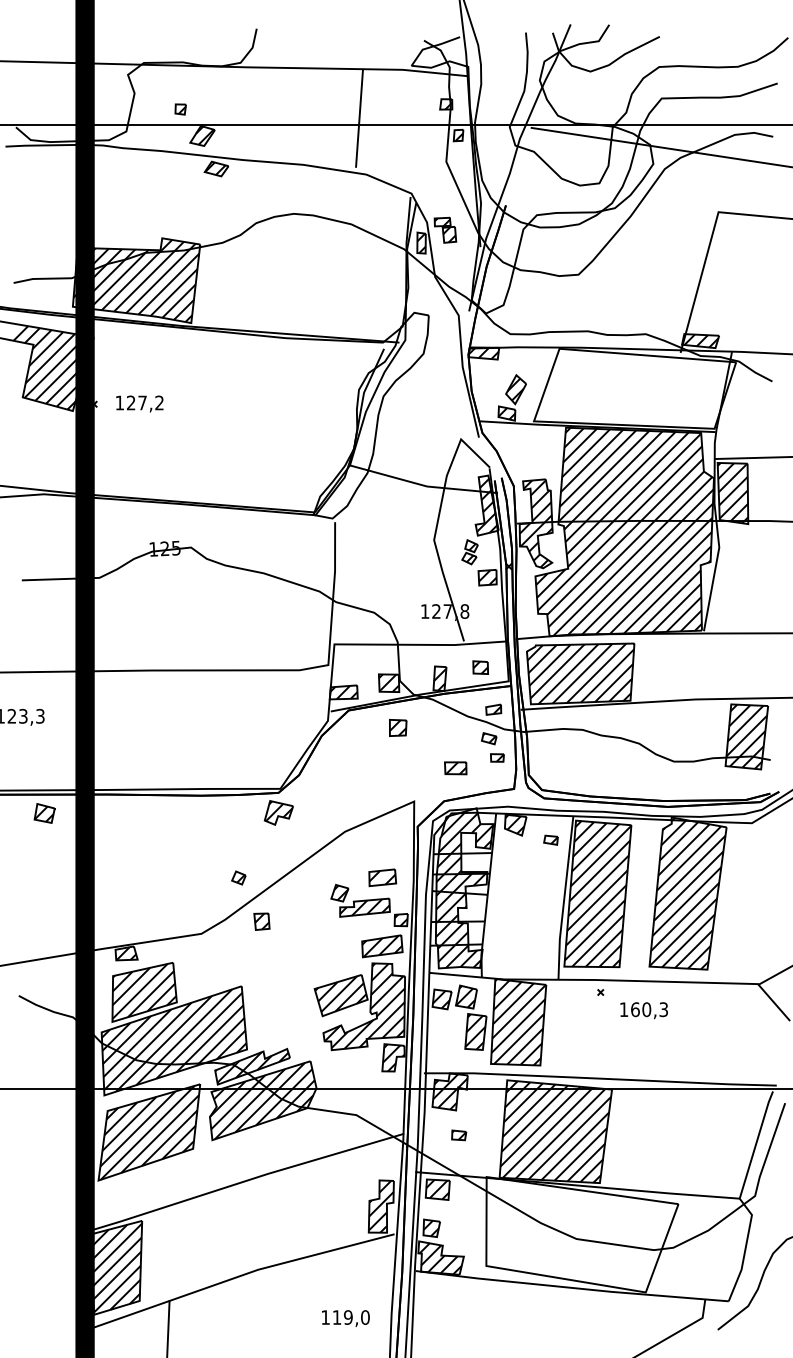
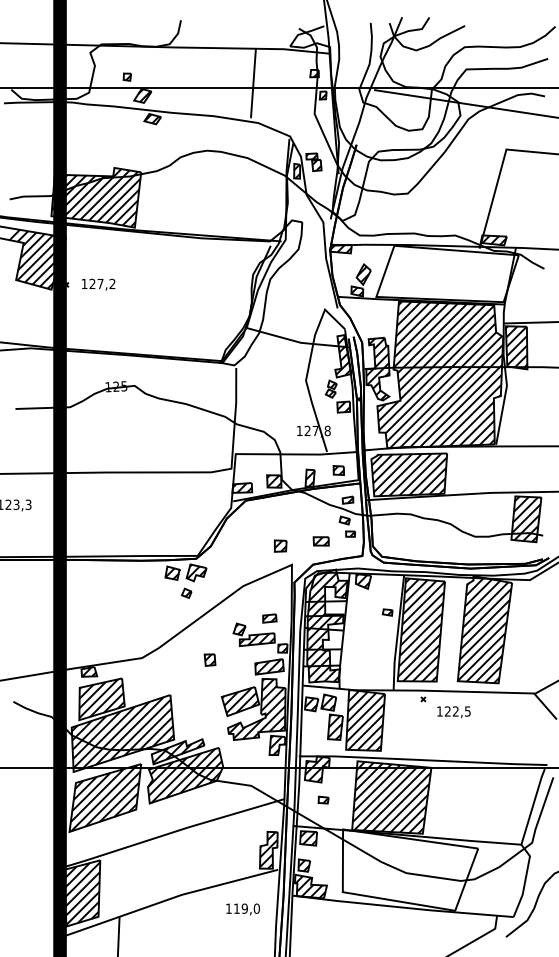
part: (398, 727) -> (280, 545), moved
part: (44, 813) -> (172, 573), moved
part: (550, 839) -> (387, 612), moved
part: (238, 877) -> (186, 593), moved
part: (382, 877) -> (269, 618), size x0.71
part: (261, 921) -> (209, 659), moved
text: (649, 1009) -> (457, 711), 160,3 -> 122,5
text: (345, 1318) -> (242, 909), moved

